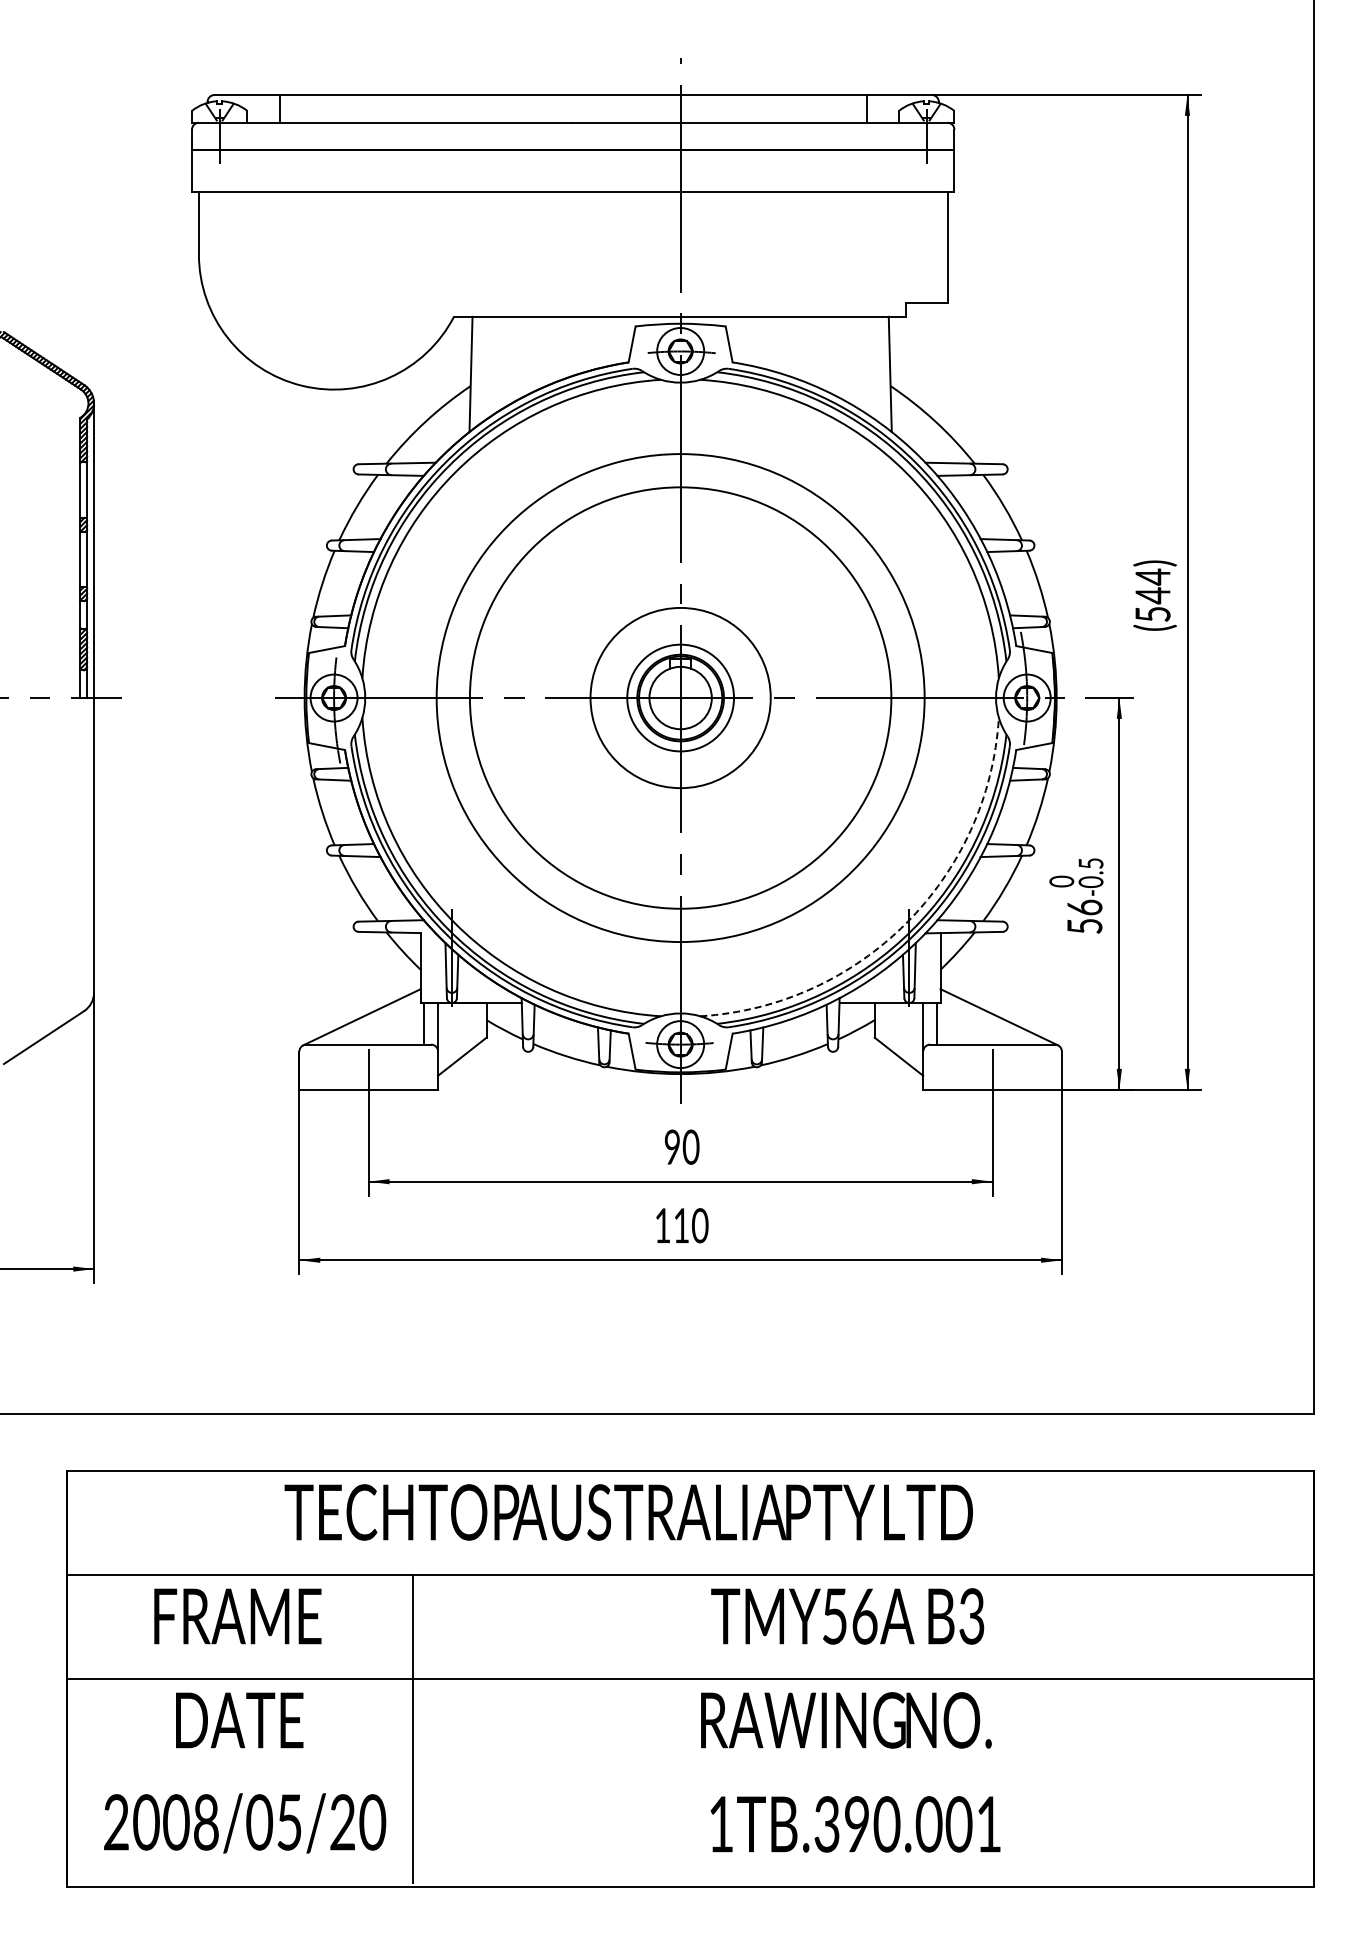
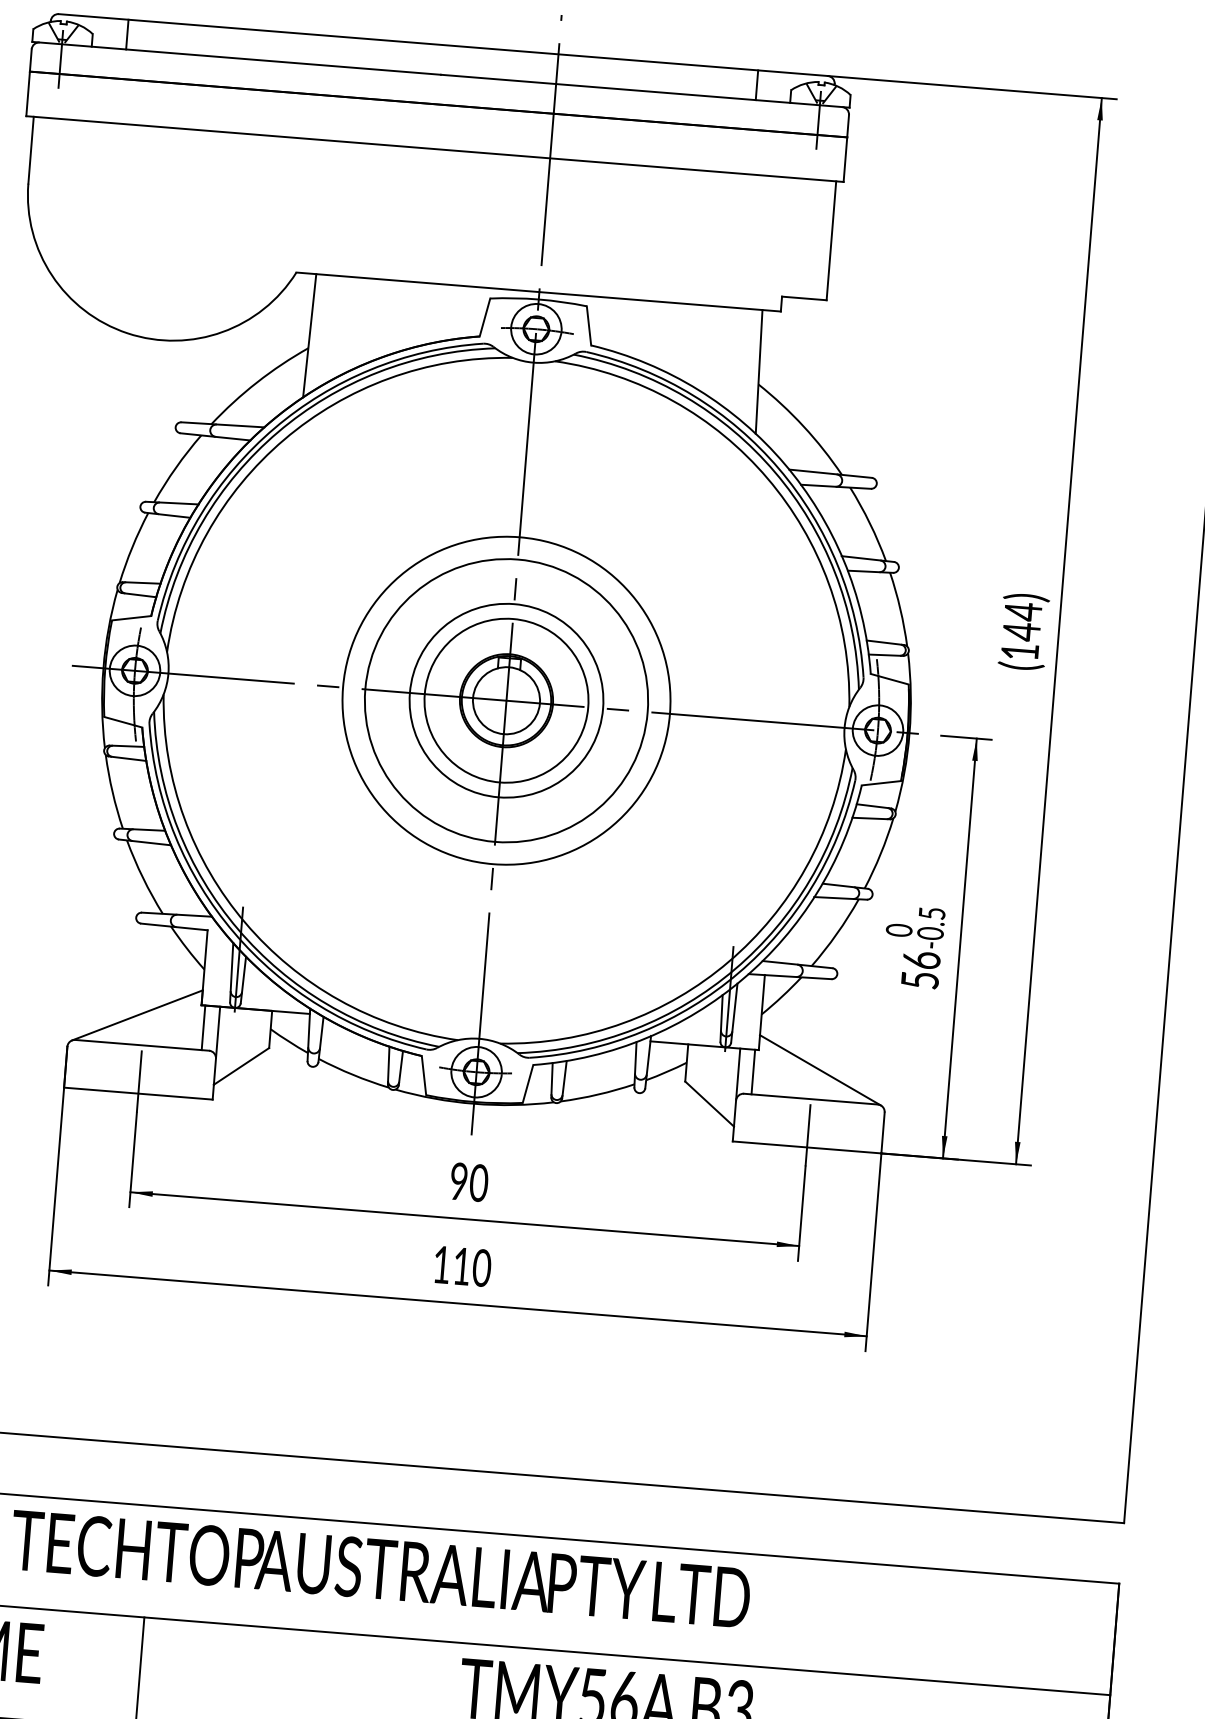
text: (1152, 614) -> (1019, 651), (544) -> (144)
circle: (680, 697) -> (506, 700), size x0.62
circle: (680, 697) -> (506, 700), size x0.62
circle: (680, 697) -> (506, 700), size x1.43
arc: (906, 923) -> (729, 961), dashed -> solid

